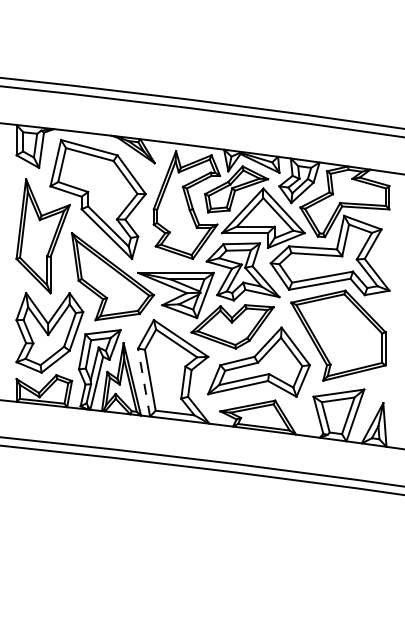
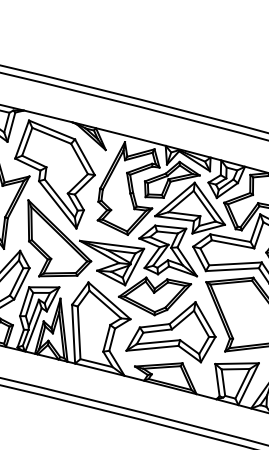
line: (144, 382) -> (73, 334), dashed -> solid

